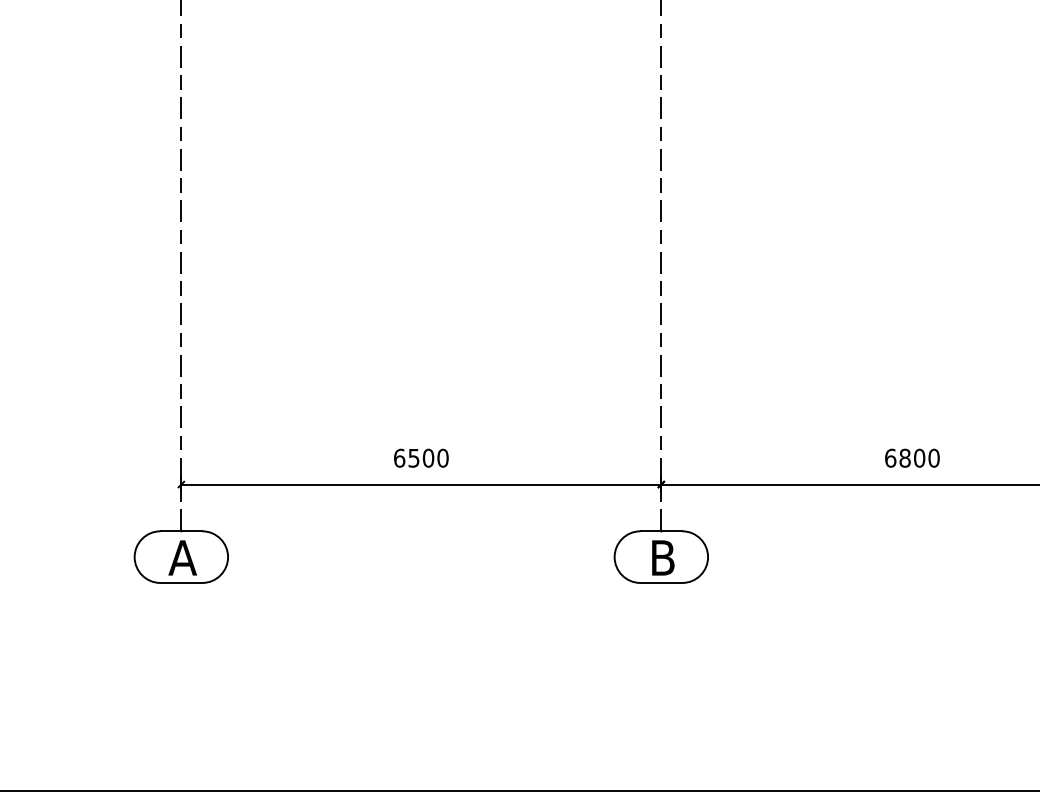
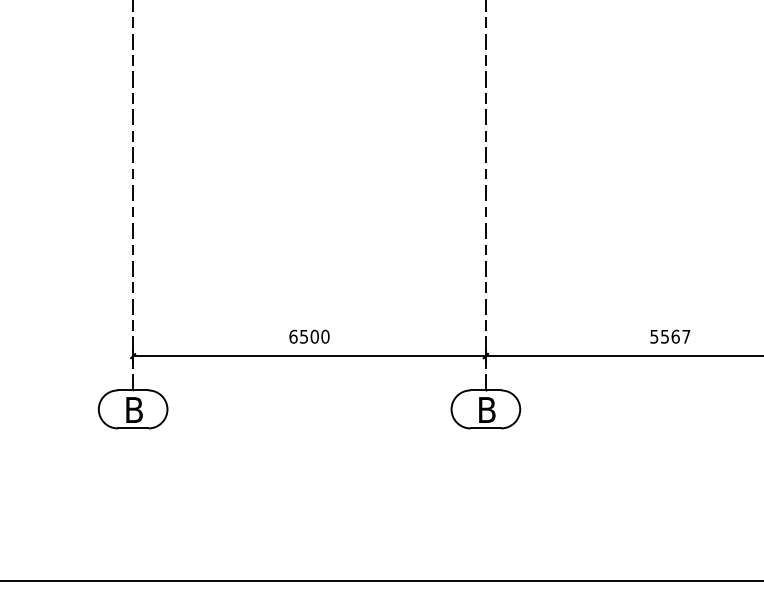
text: (912, 457) -> (670, 336), 6800 -> 5567
text: (182, 557) -> (133, 409), A -> B

